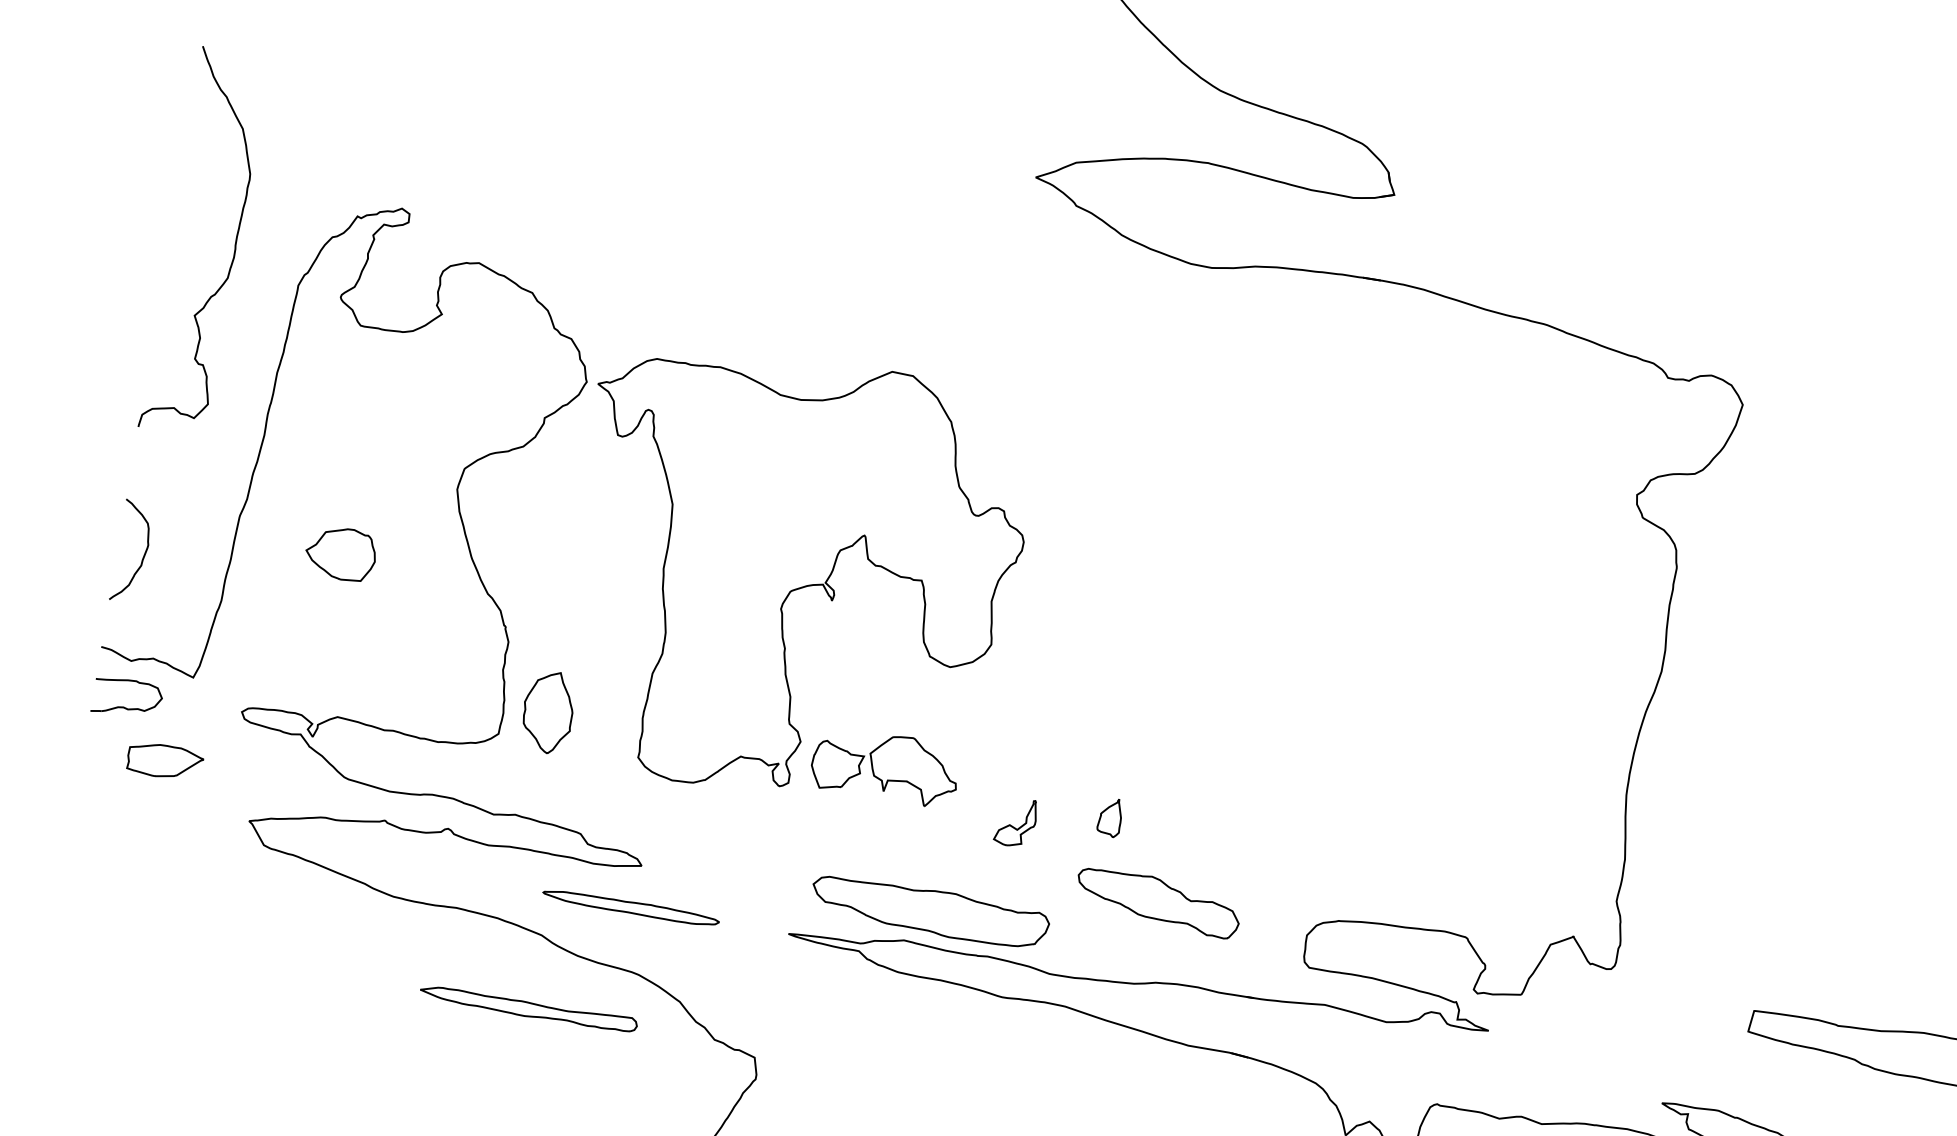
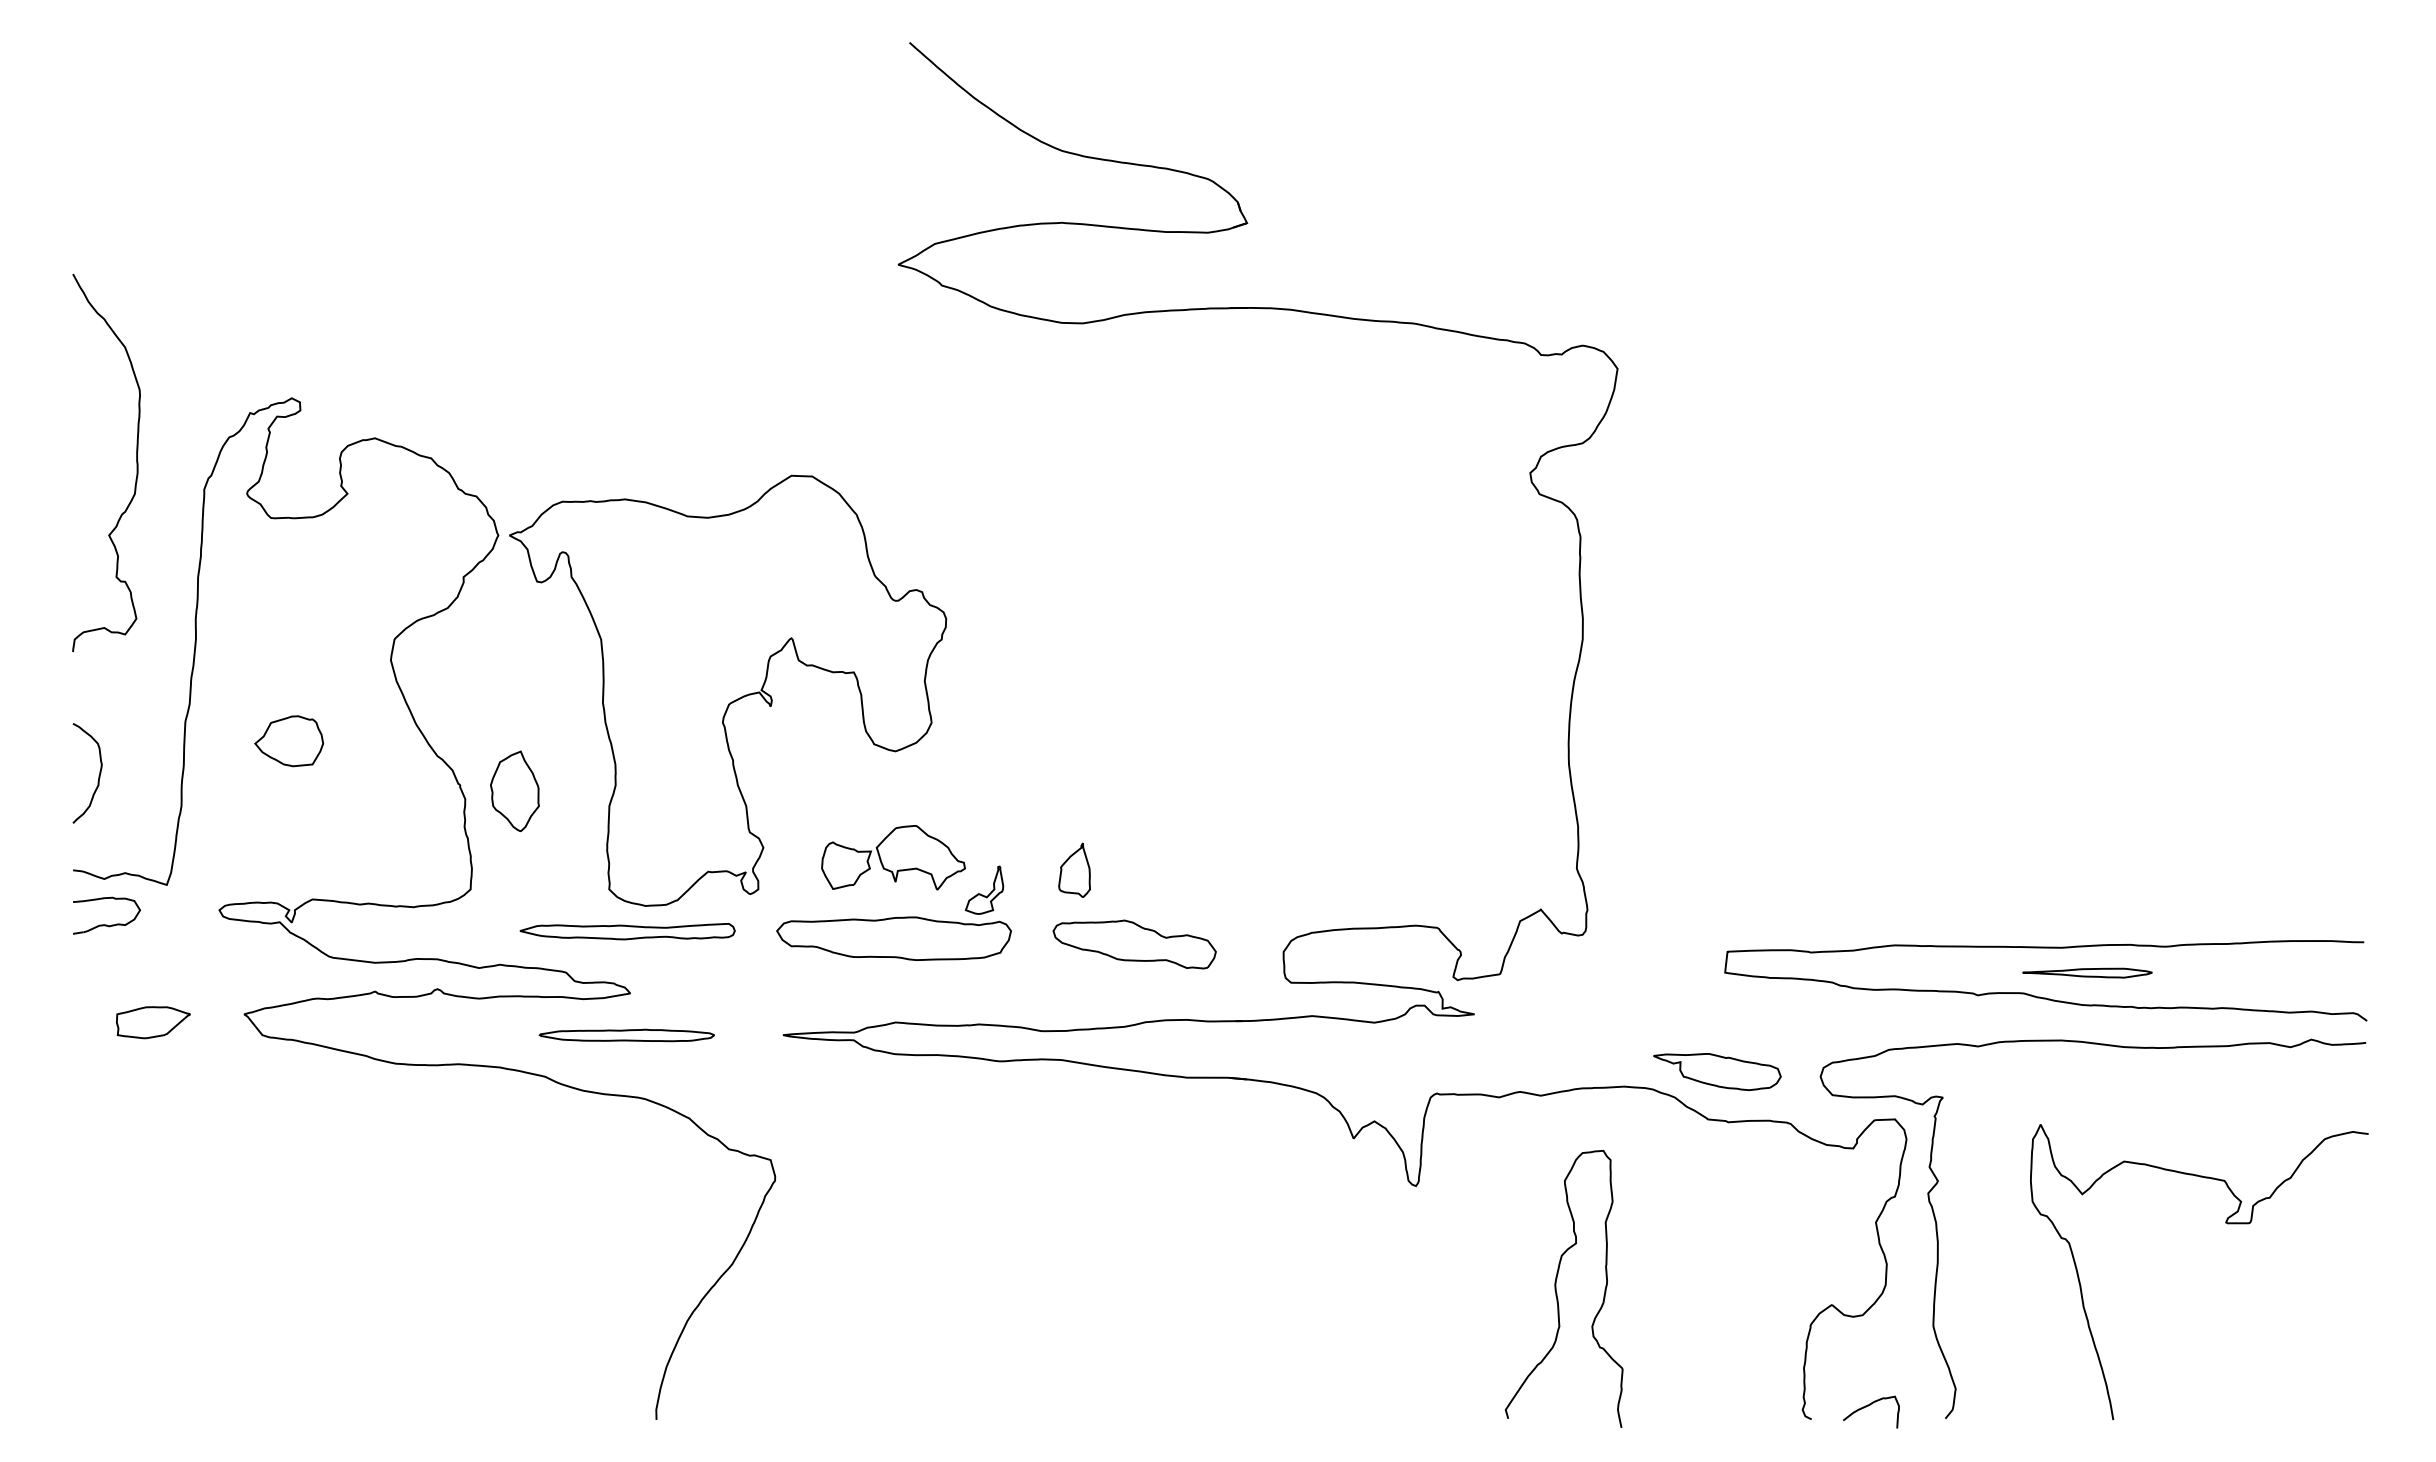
part: (547, 711) -> (514, 790), moved
part: (165, 761) -> (153, 1022), moved
part: (885, 766) -> (893, 857), moved
part: (1110, 816) -> (1074, 869), size x1.43
part: (929, 911) -> (893, 938), moved
part: (528, 1008) -> (627, 931), moved

